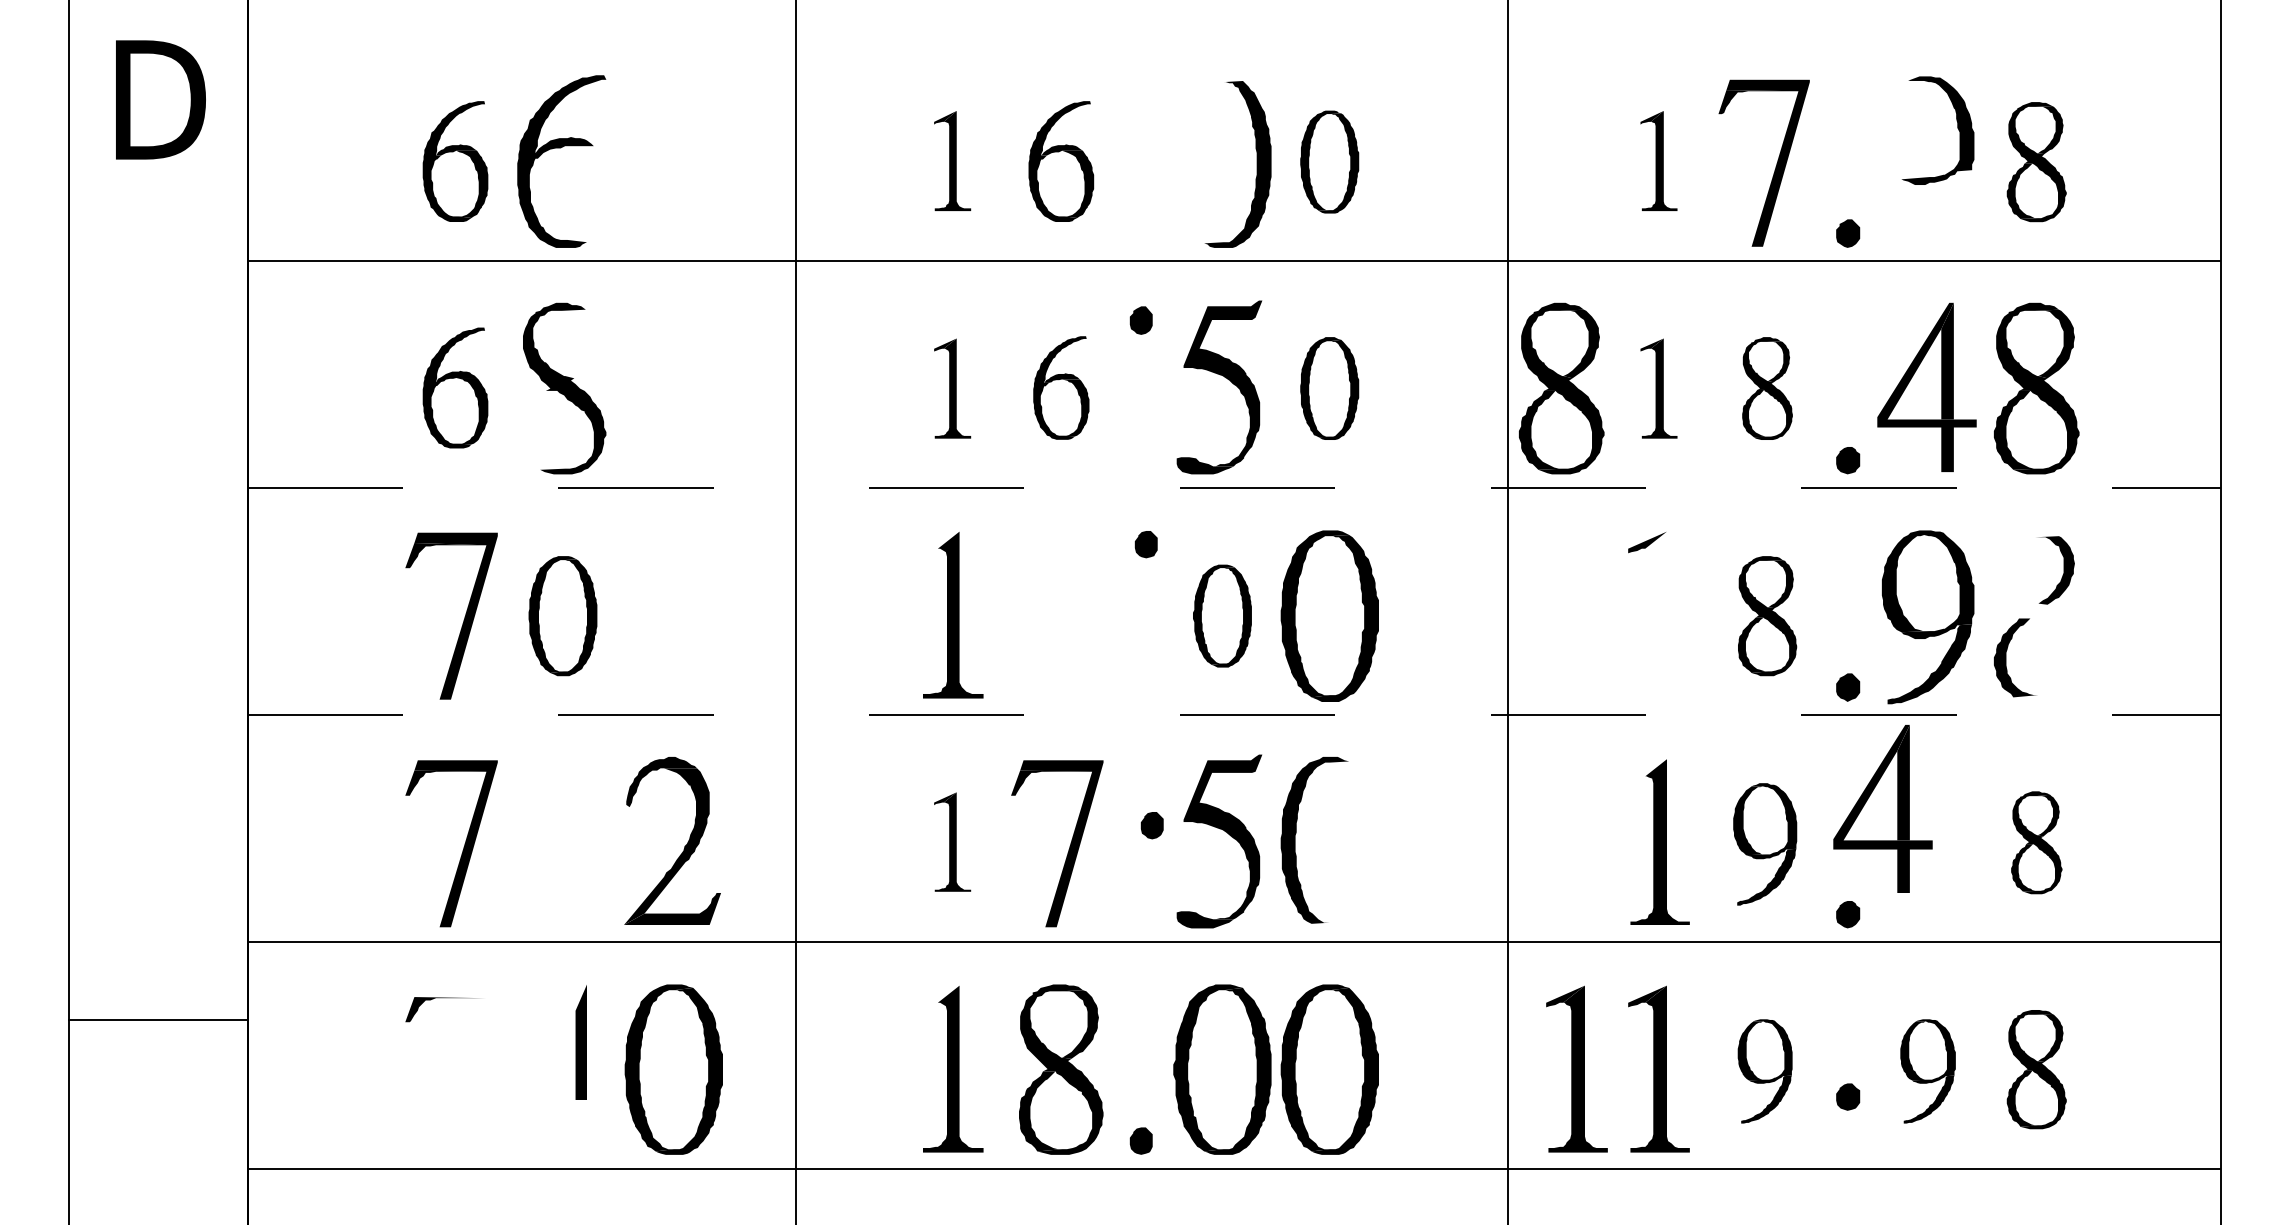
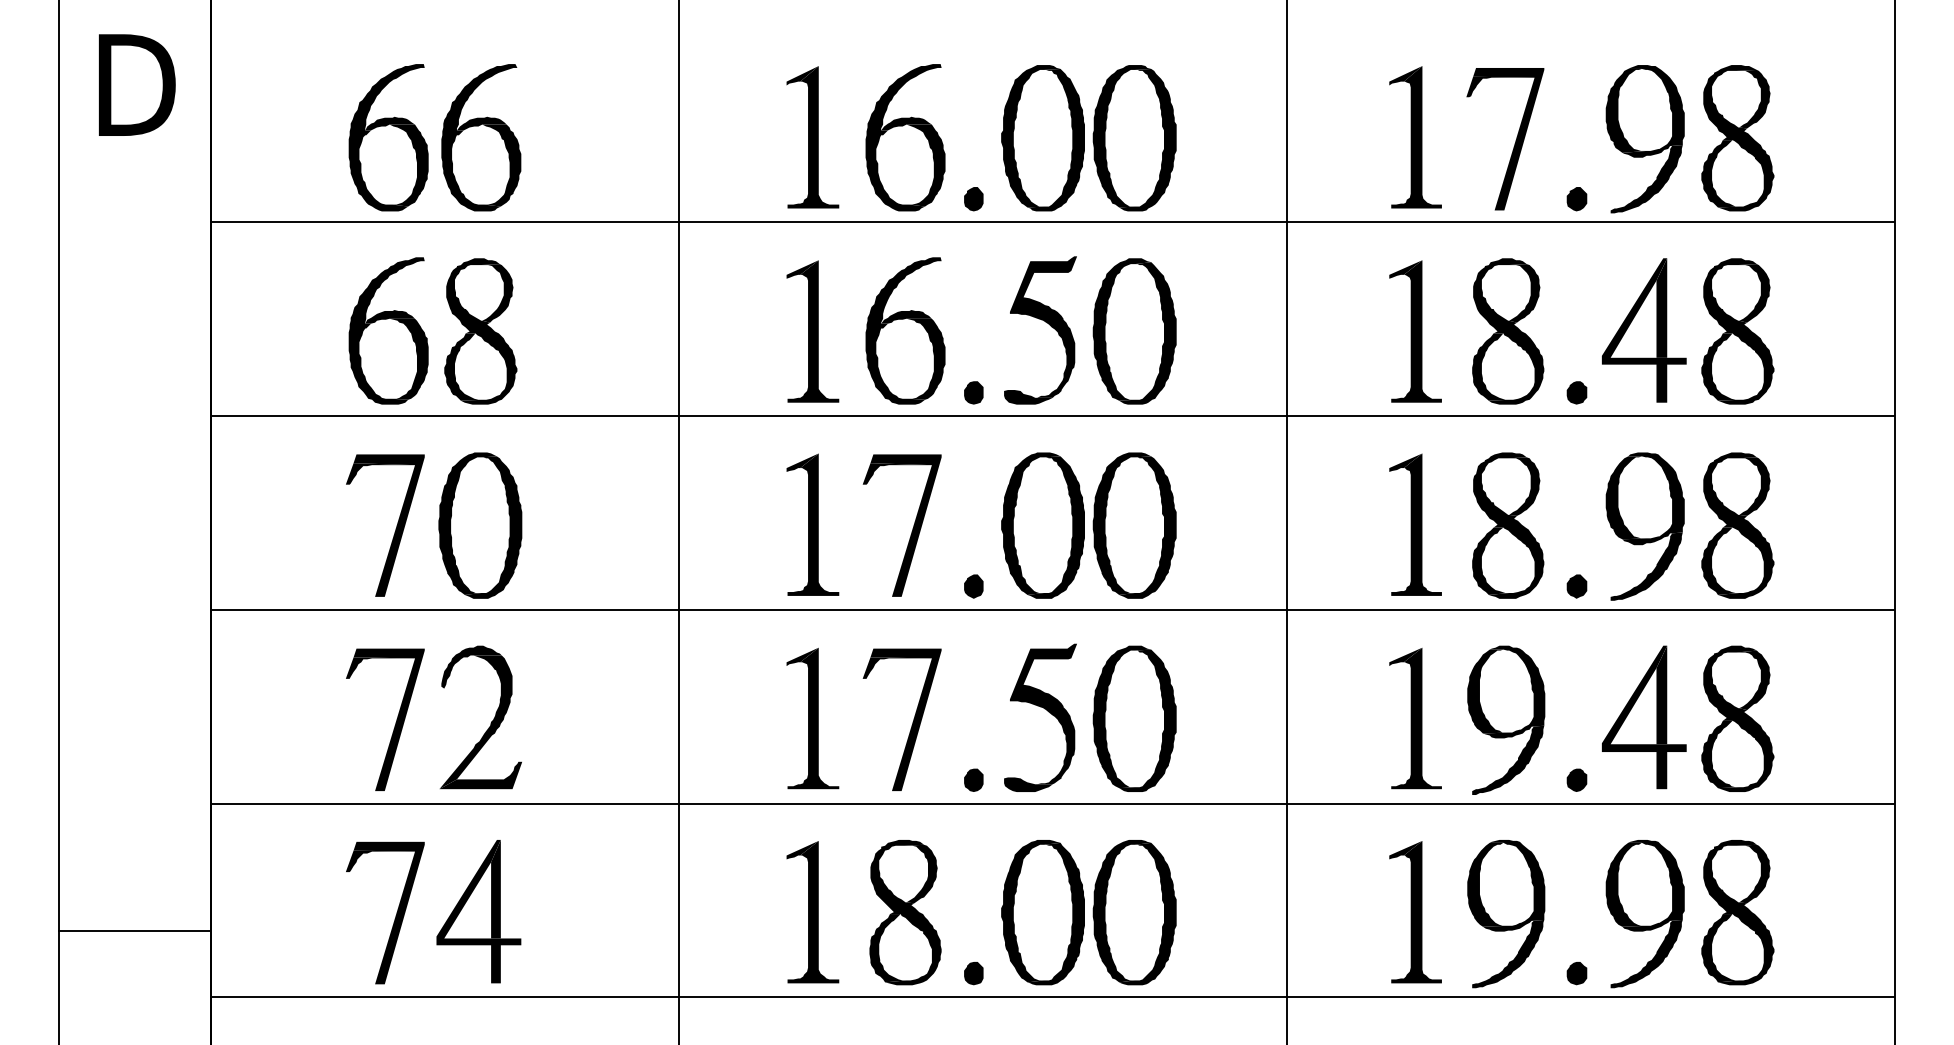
fill: (1905, 129) -> (1625, 110), added
fill: (1208, 159) -> (1031, 135), added
part: (952, 160) -> (812, 136), size x1.67
part: (1658, 160) -> (1415, 136), size x1.67
part: (455, 161) -> (388, 137), size x1.43
part: (1061, 161) -> (905, 137), size x1.43
part: (1329, 161) -> (1134, 137), size x1.67
part: (2036, 161) -> (1737, 137), size x1.43
fill: (587, 194) -> (501, 165), added
fill: (1929, 210) -> (1646, 179), added
part: (1140, 320) -> (973, 199), moved
fill: (581, 343) -> (496, 292), added
part: (455, 387) -> (388, 330), size x1.43
part: (1061, 387) -> (905, 330), size x1.67
part: (952, 388) -> (812, 331), size x1.67
part: (1329, 388) -> (1134, 331), size x1.67
part: (1561, 388) -> (1332, 331), removed
part: (1658, 388) -> (1415, 331), size x1.67
part: (1767, 388) -> (1508, 331), size x1.67
fill: (542, 429) -> (462, 366), added
line: (1234, 488) -> (1053, 416), dashed -> solid
fill: (940, 542) -> (802, 462), added
part: (1145, 544) -> (973, 392), moved
fill: (1659, 614) -> (1416, 524), added
part: (562, 615) -> (479, 525), size x1.43
part: (1222, 615) -> (1043, 525), size x1.67
part: (1767, 615) -> (1508, 525), size x1.43
fill: (2037, 615) -> (1738, 525), added
part: (1069, 619) -> (912, 528), added
fill: (1140, 687) -> (973, 586), added
line: (1234, 714) -> (1053, 609), dashed -> solid
fill: (1647, 769) -> (1405, 656), added
part: (1882, 808) -> (1643, 717), moved
part: (1151, 825) -> (973, 780), moved
part: (952, 841) -> (812, 717), size x1.67
part: (2036, 842) -> (1737, 718), size x1.67
fill: (1345, 844) -> (1148, 720), added
part: (1764, 844) -> (1505, 720), size x1.43
part: (684, 846) -> (491, 722), moved
fill: (940, 996) -> (802, 850), added
line: (157, 1019) -> (134, 931), moved
fill: (560, 1068) -> (478, 911), added
part: (1576, 1068) -> (1345, 911), removed
fill: (455, 1069) -> (388, 912), added
part: (673, 1069) -> (574, 912), removed
part: (2036, 1069) -> (1737, 912), size x1.43
part: (1764, 1071) -> (1505, 914), size x1.67
part: (1927, 1071) -> (1644, 914), size x1.67
part: (1848, 1096) -> (1577, 973), moved

